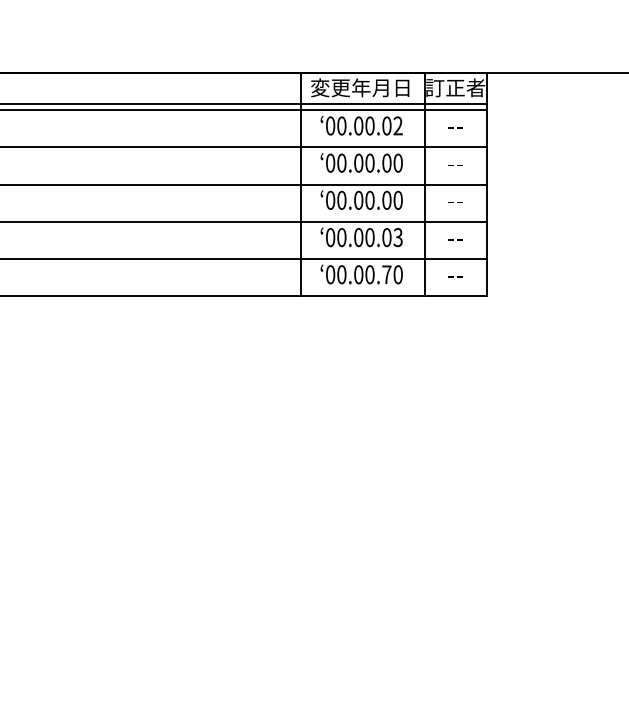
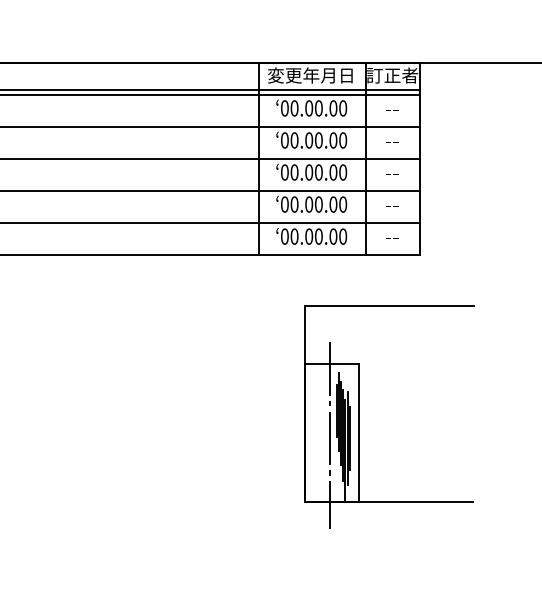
text: (397, 125) -> (342, 107), 00.00.02 -> 00.00.00
text: (397, 237) -> (342, 204), 00.00.03 -> 00.00.00
text: (386, 274) -> (333, 236), 00.00.70 -> 00.00.00
part: (416, 484) -> (358, 417), added

